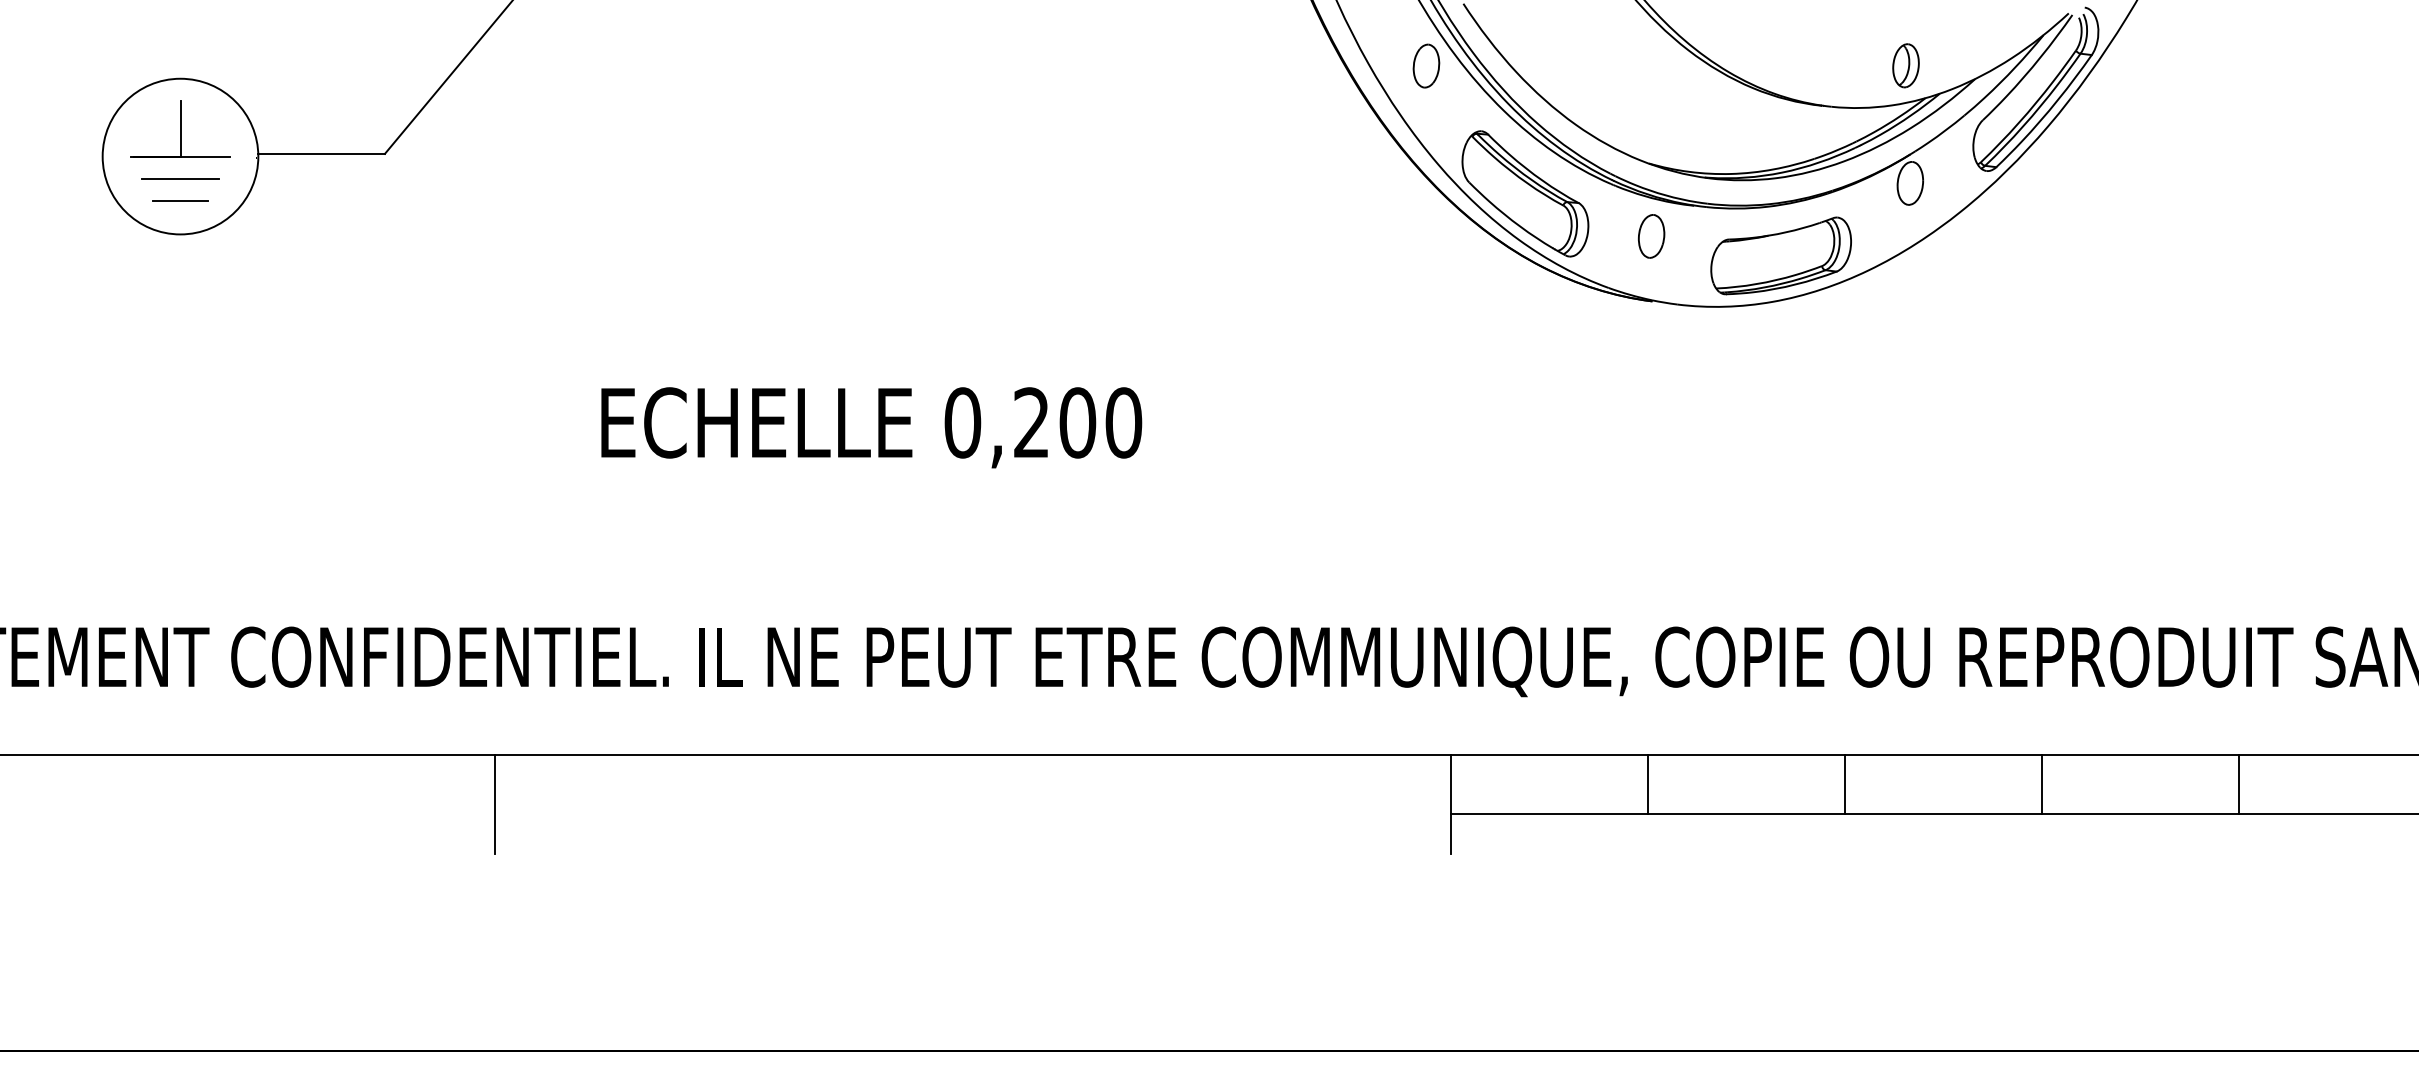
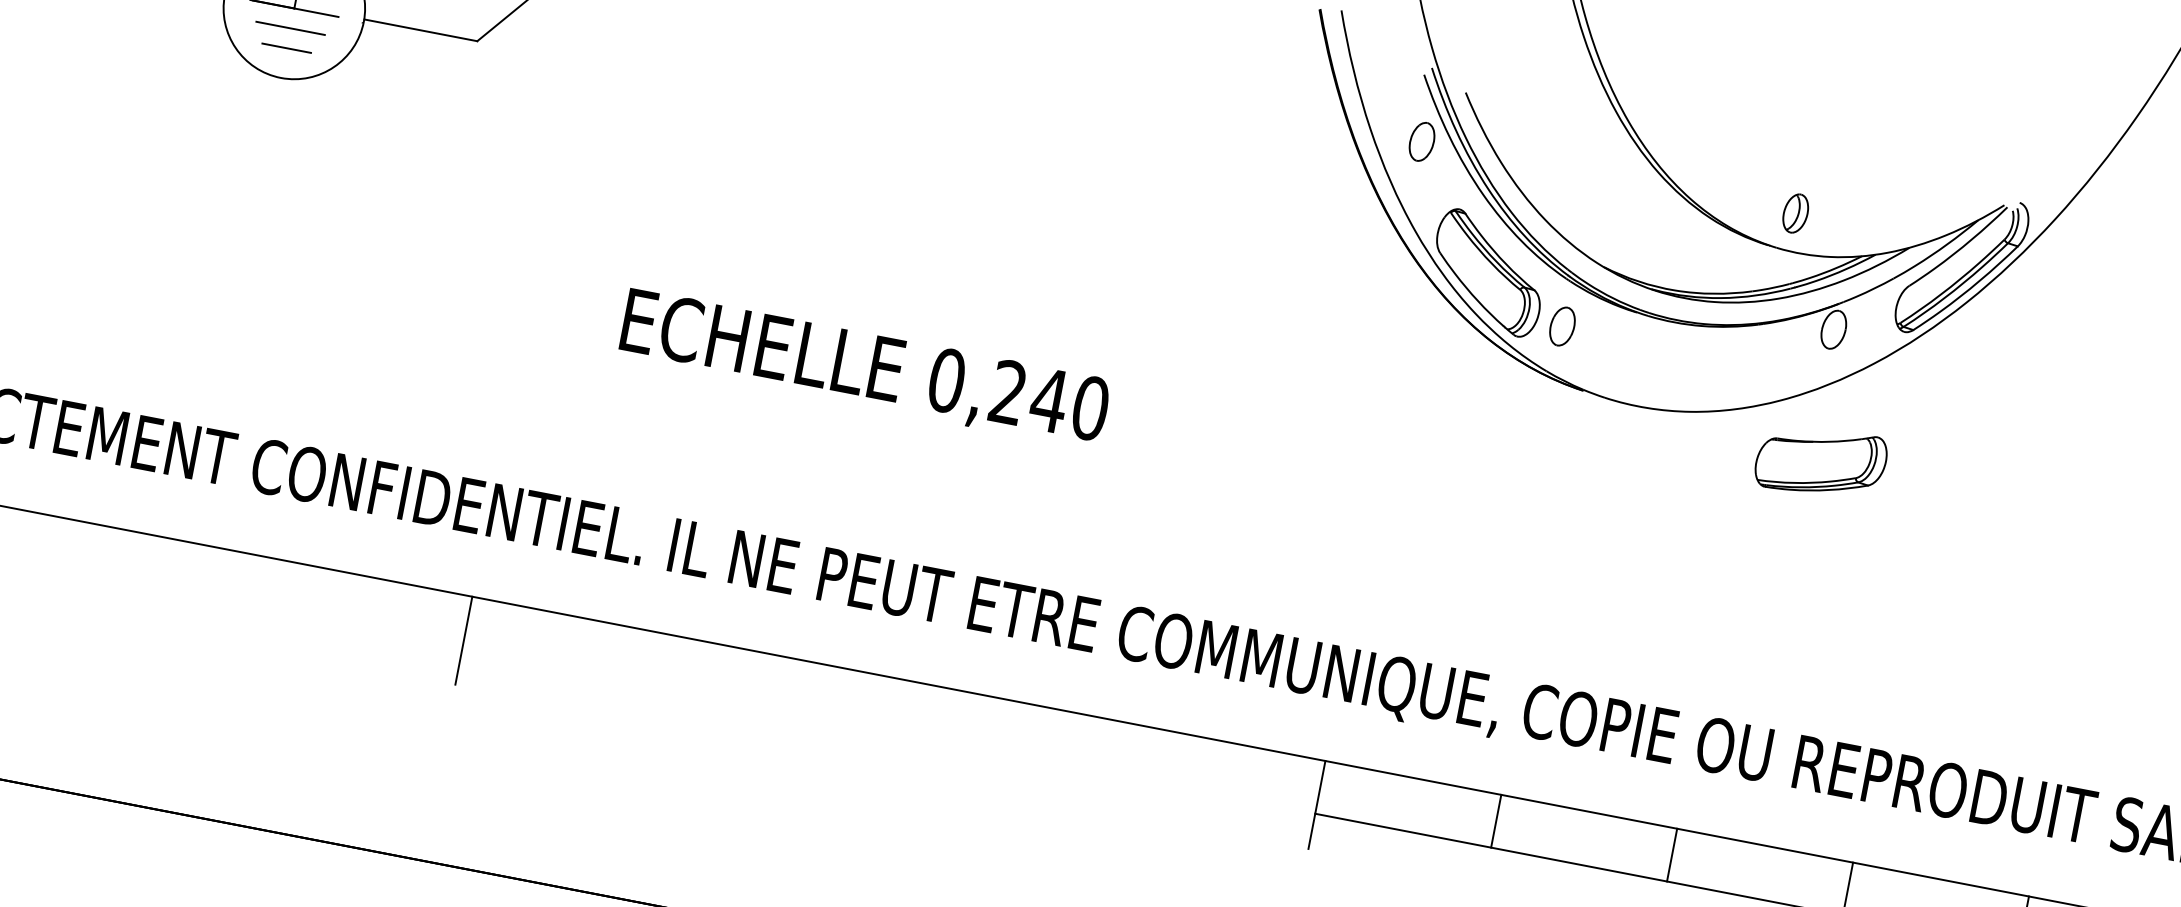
part: (1905, 65) -> (1795, 213), moved
part: (1651, 236) -> (1562, 326), moved
part: (1780, 255) -> (1820, 461), moved
text: (1077, 422) -> (1049, 400), 0,200 -> 0,240

